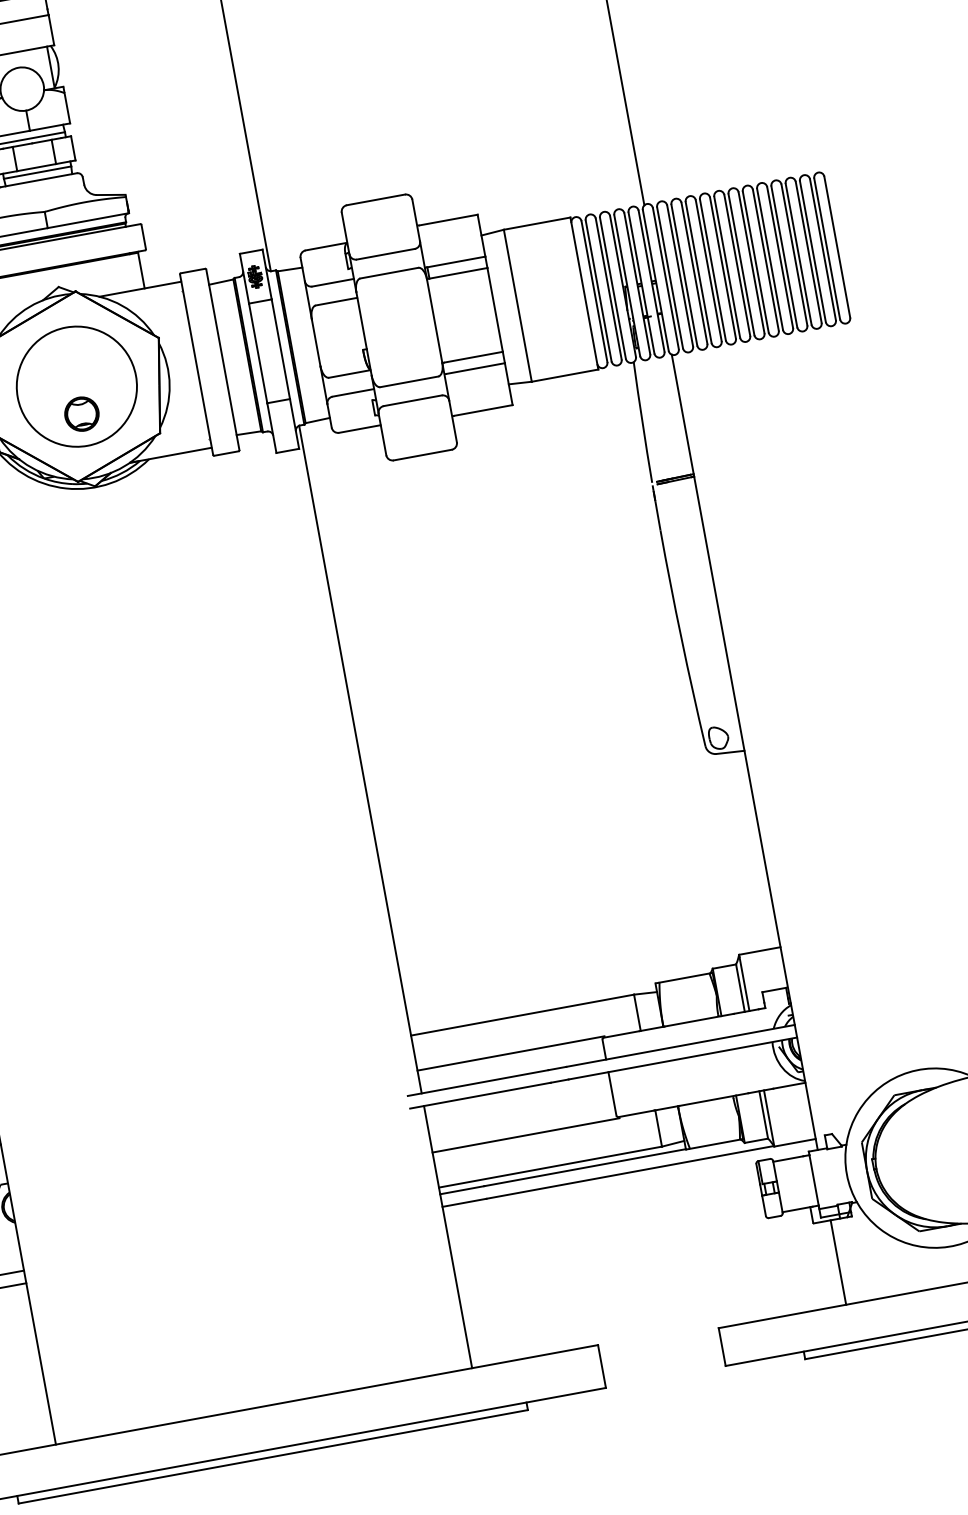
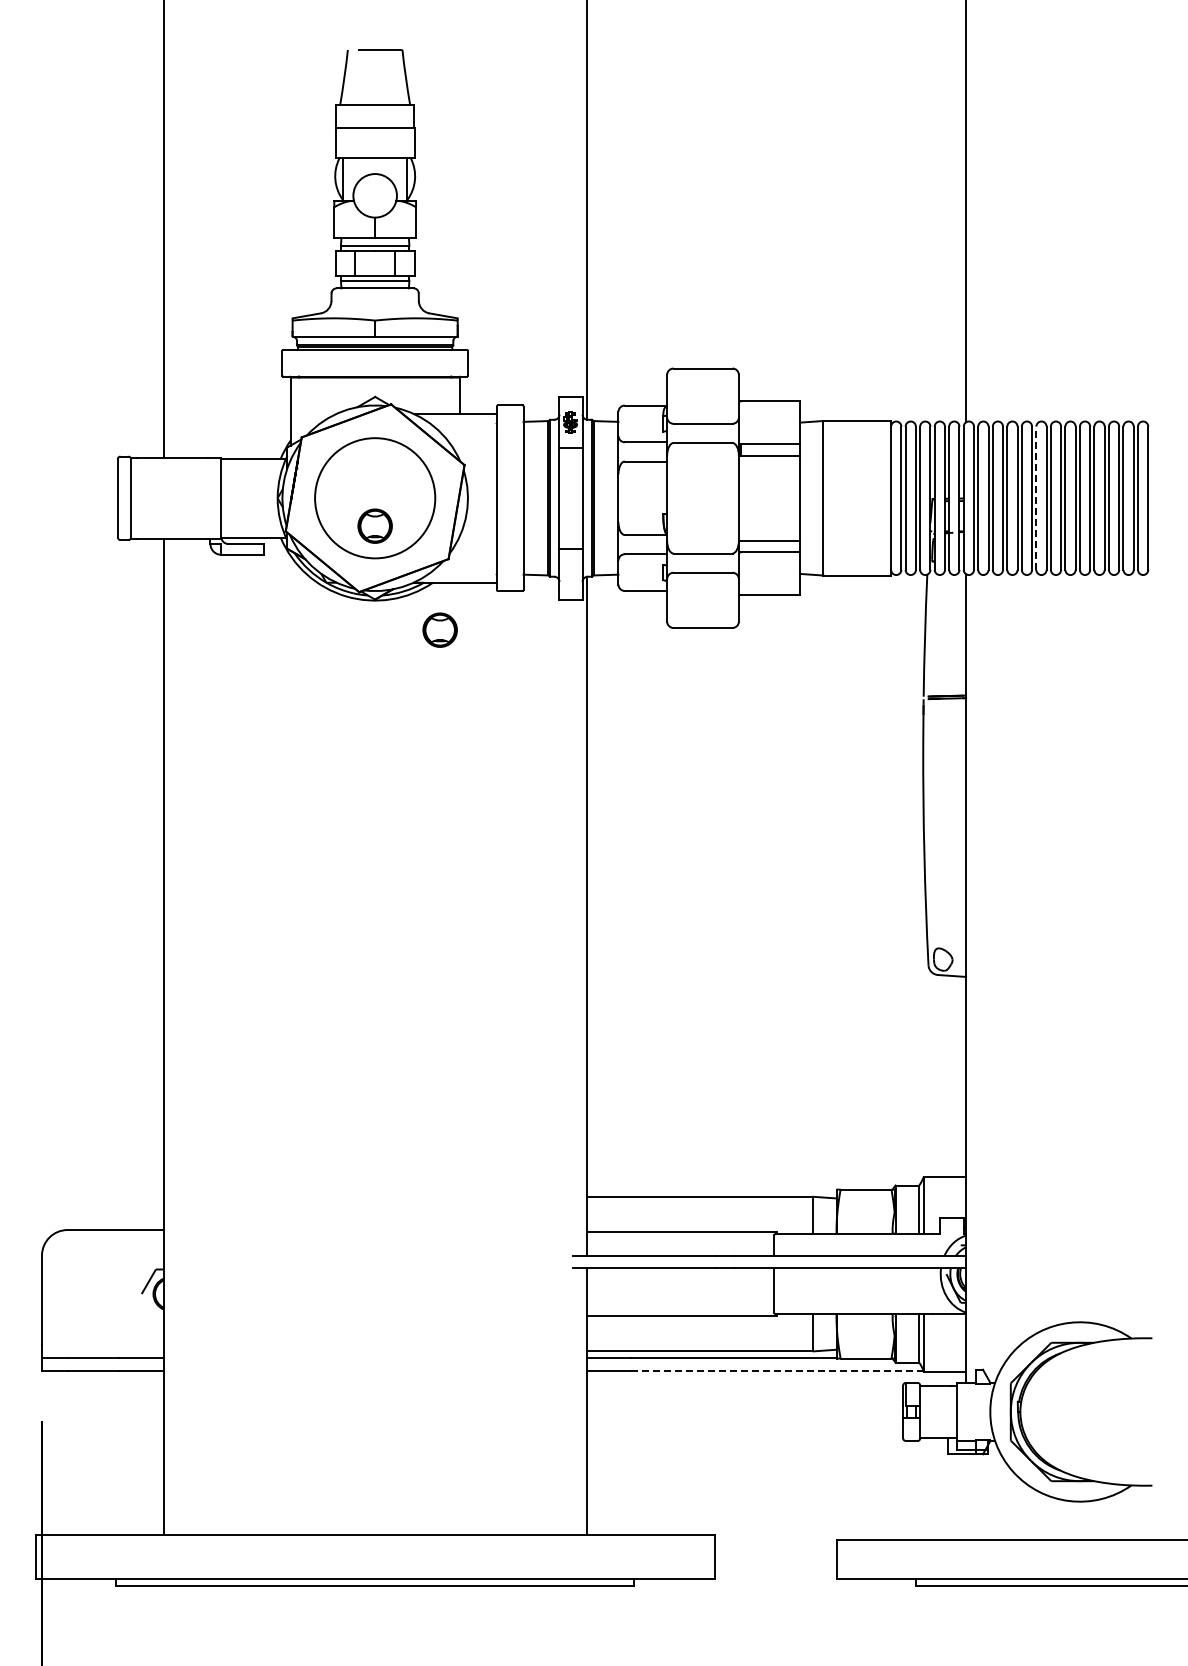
line: (727, 267) -> (1036, 498), solid -> dashed
part: (163, 504) -> (439, 629), added
line: (630, 1171) -> (777, 1370), solid -> dashed
line: (838, 1262) -> (966, 1497), removed

